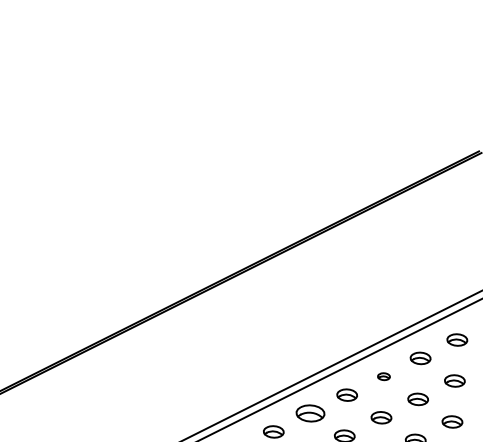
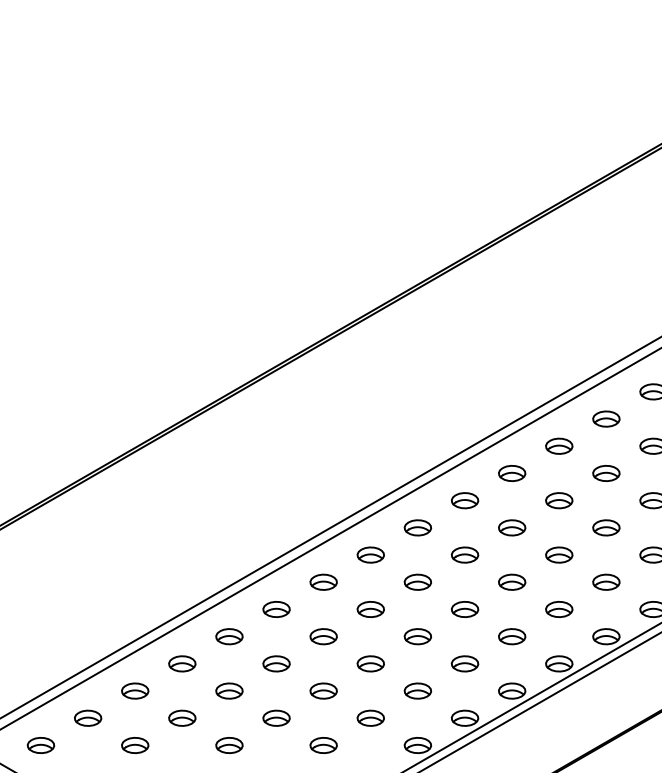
part: (384, 376) -> (559, 445), size x1.67
part: (310, 413) -> (464, 500), size x0.71

